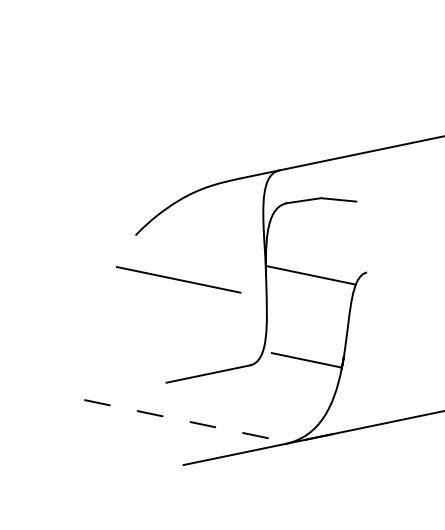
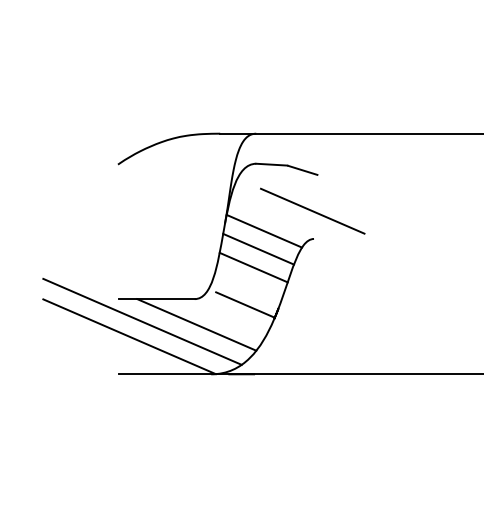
line: (178, 279) -> (312, 210), moved
line: (308, 295) -> (258, 248), added
line: (307, 317) -> (253, 267), added
line: (257, 392) -> (196, 324), added
line: (197, 401) -> (142, 321), added
line: (187, 421) -> (129, 336), dashed -> solid

